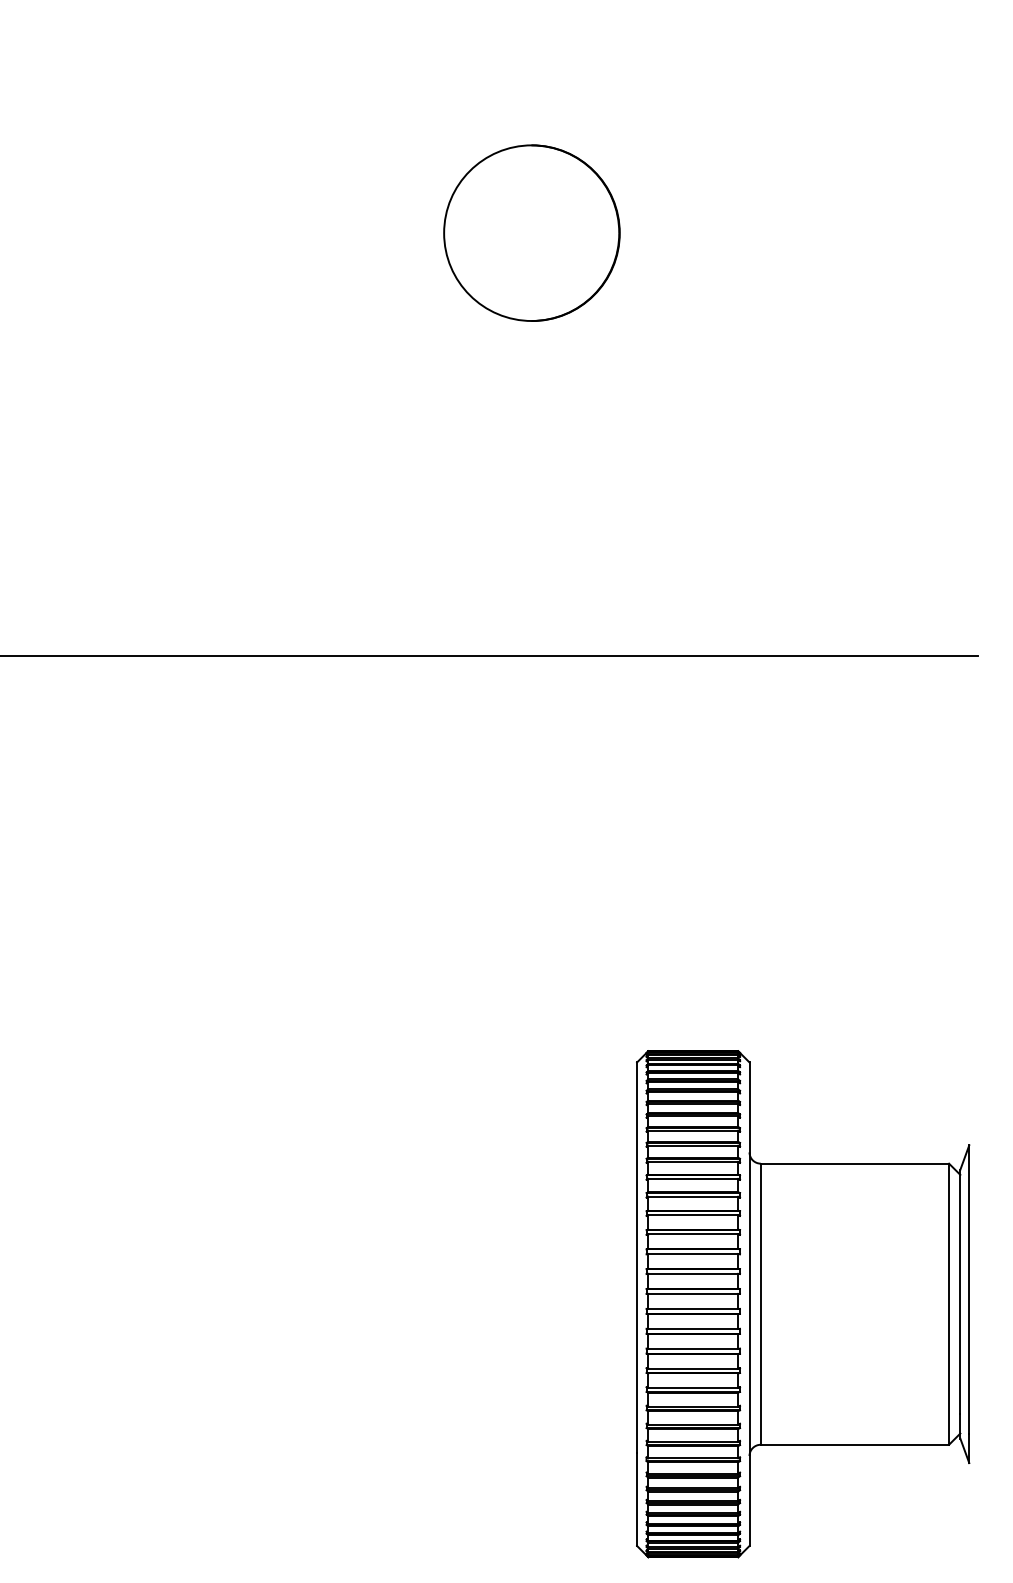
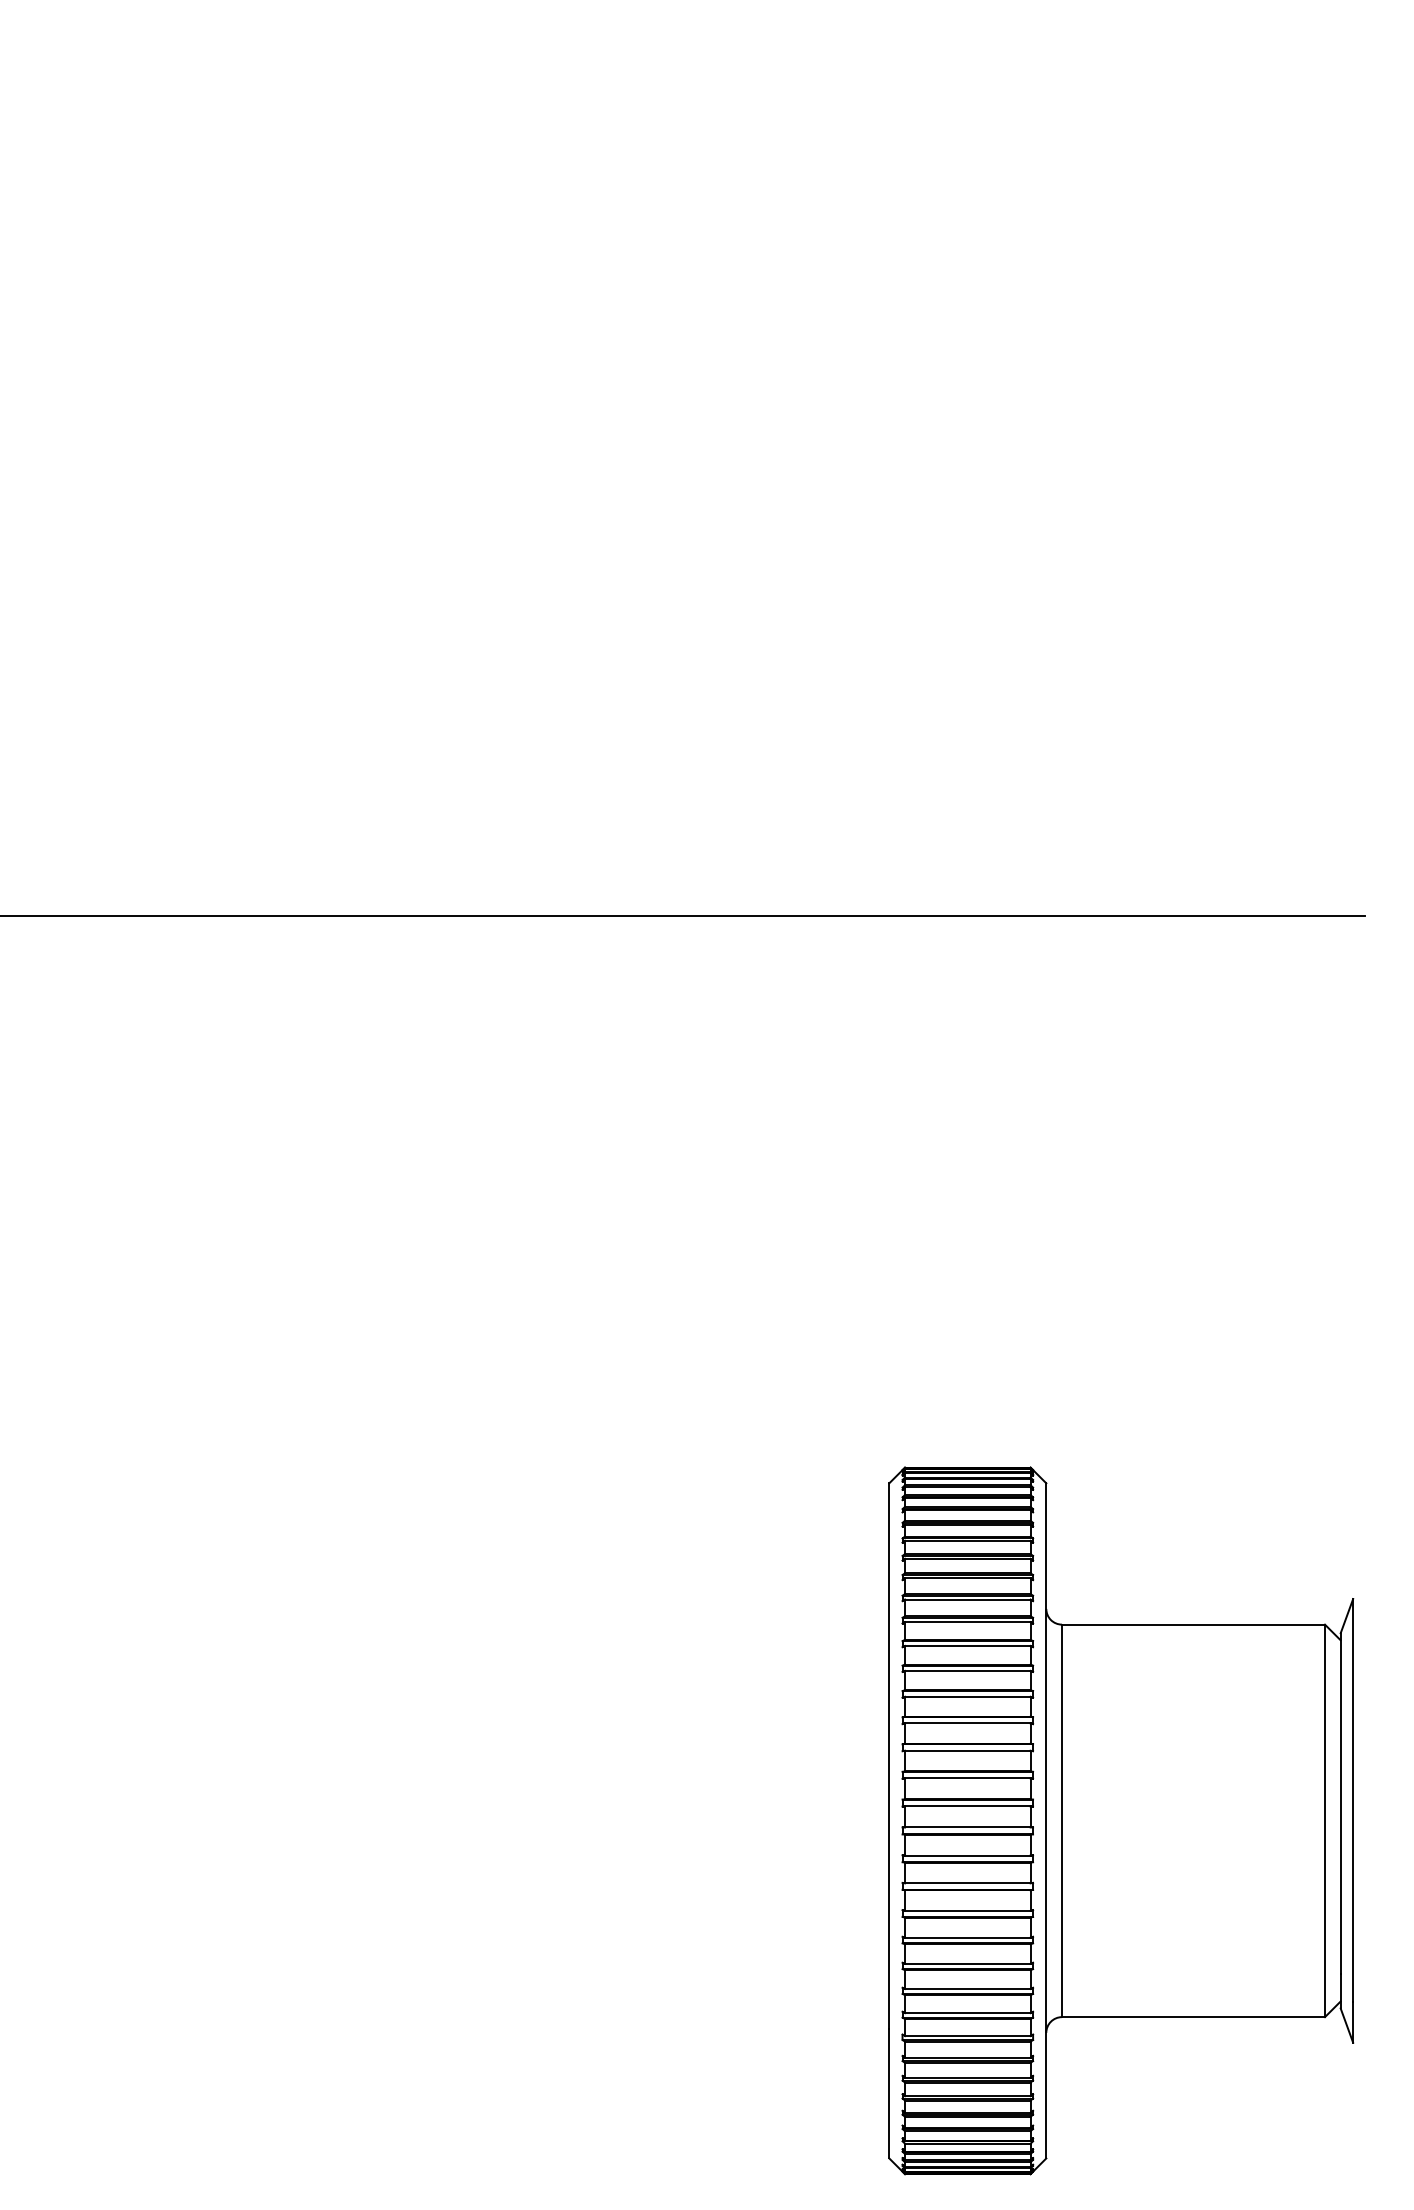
part: (531, 232) -> (742, 324), removed

